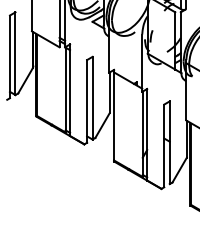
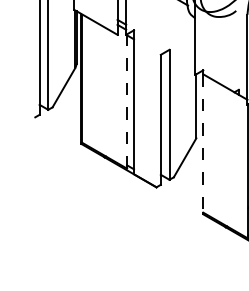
line: (65, 89) -> (126, 101), solid -> dashed
line: (114, 116) -> (203, 143), solid -> dashed

